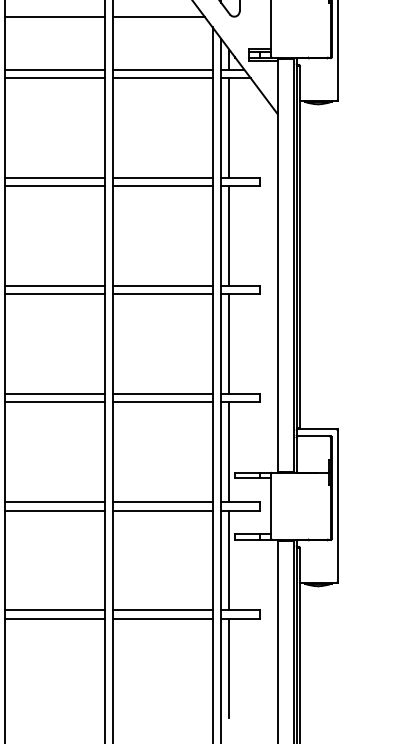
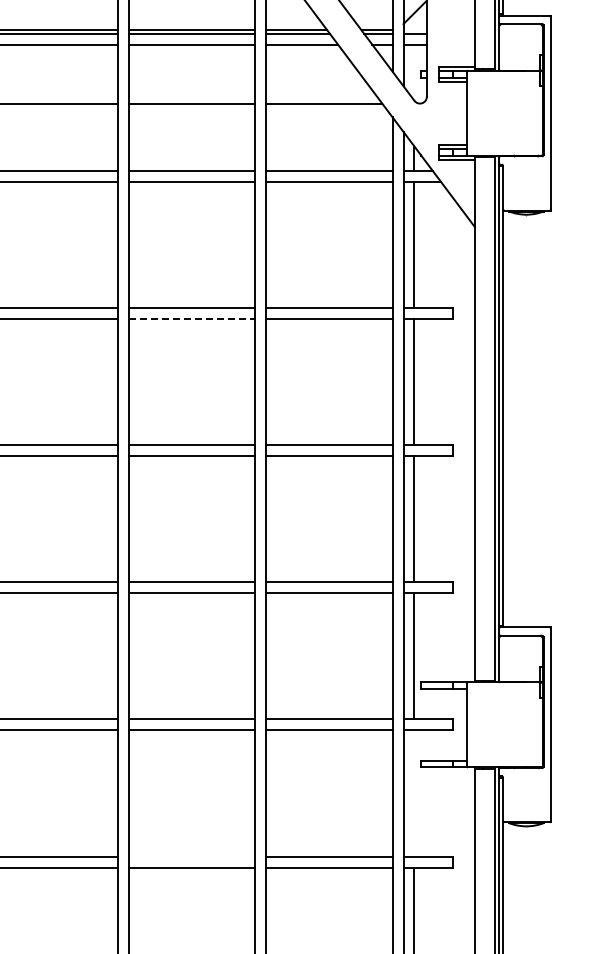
line: (55, 186) -> (192, 318), solid -> dashed
line: (229, 560) -> (413, 793), removed
line: (55, 609) -> (192, 856), removed

